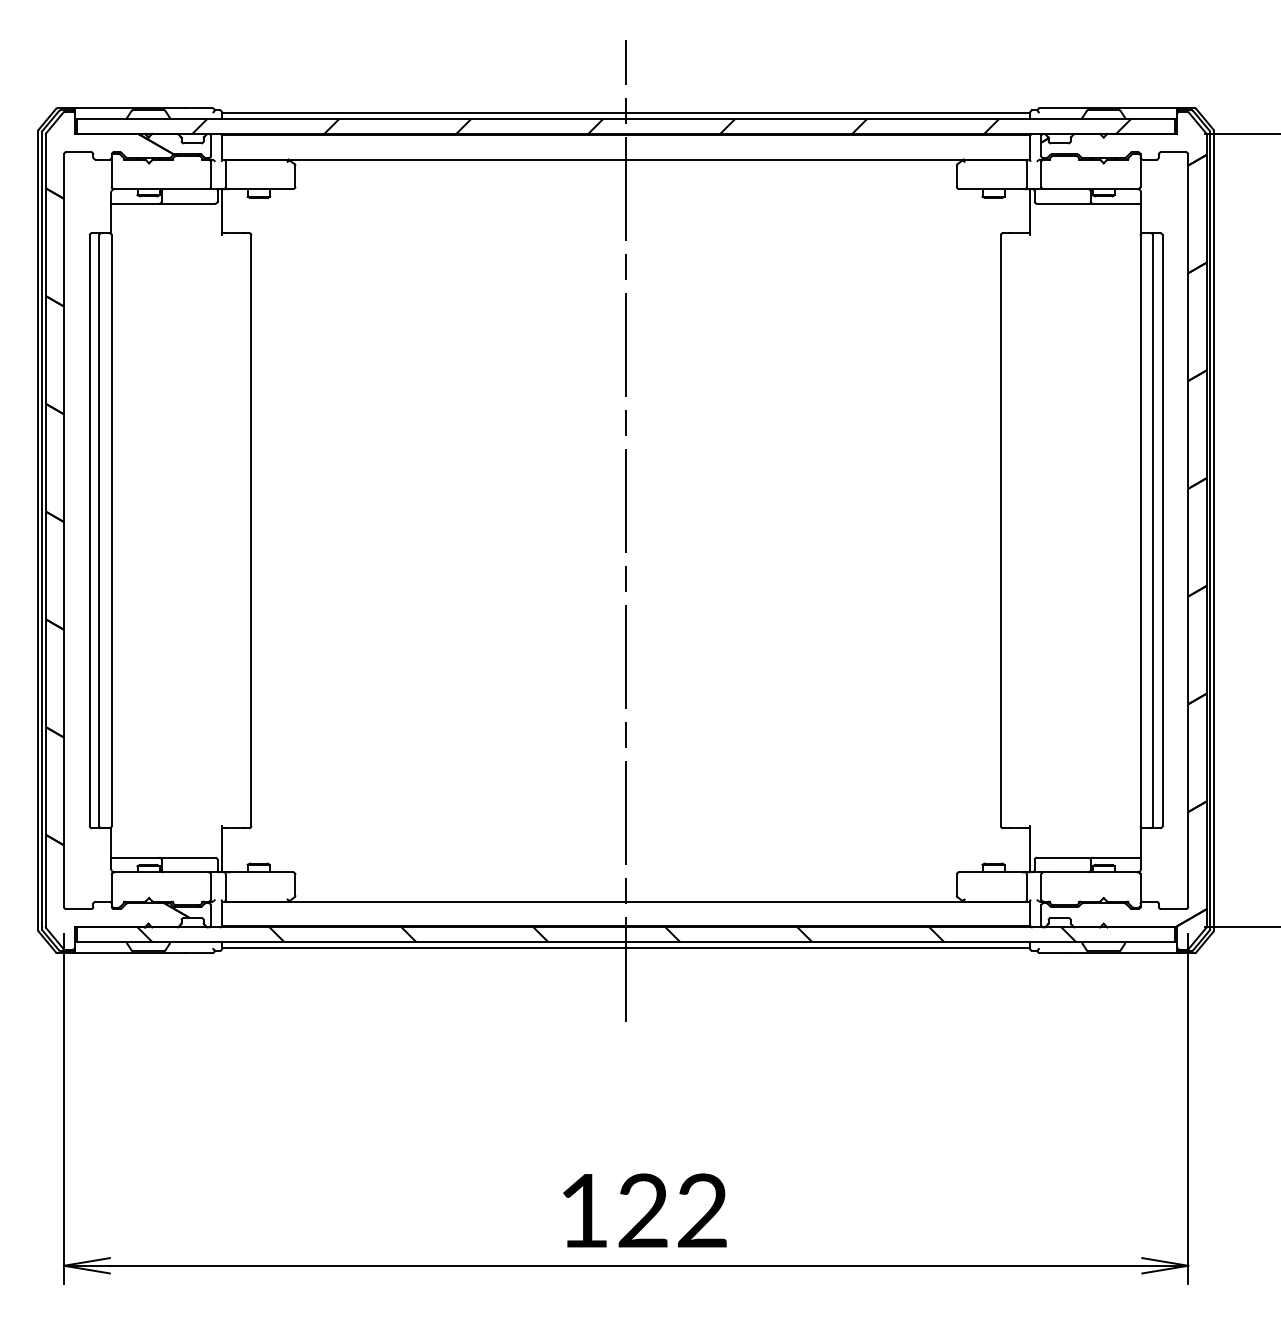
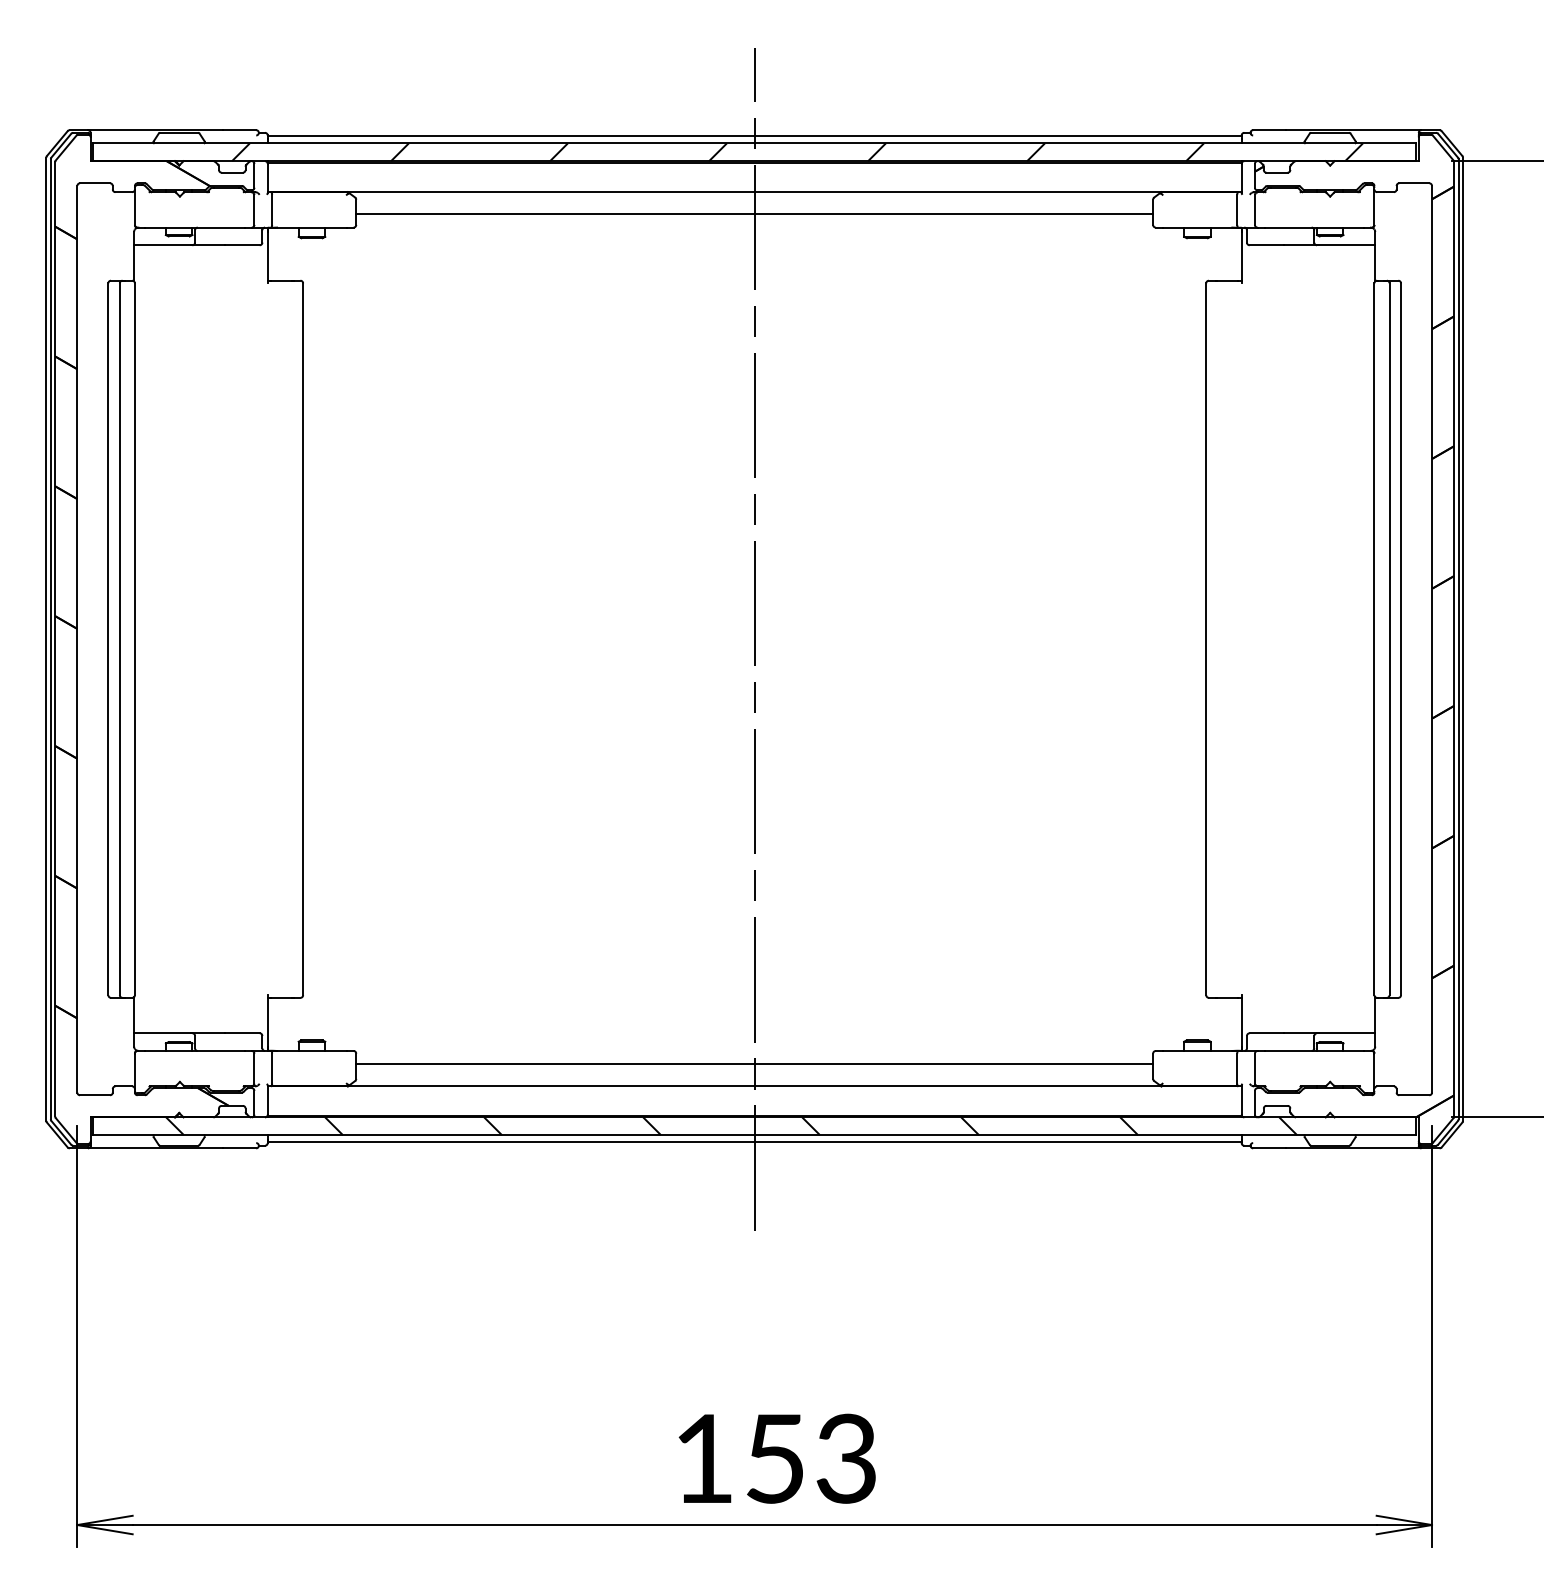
line: (625, 178) -> (754, 214), added
line: (625, 883) -> (754, 1064), added
text: (672, 1210) -> (810, 1458), 122 -> 153

